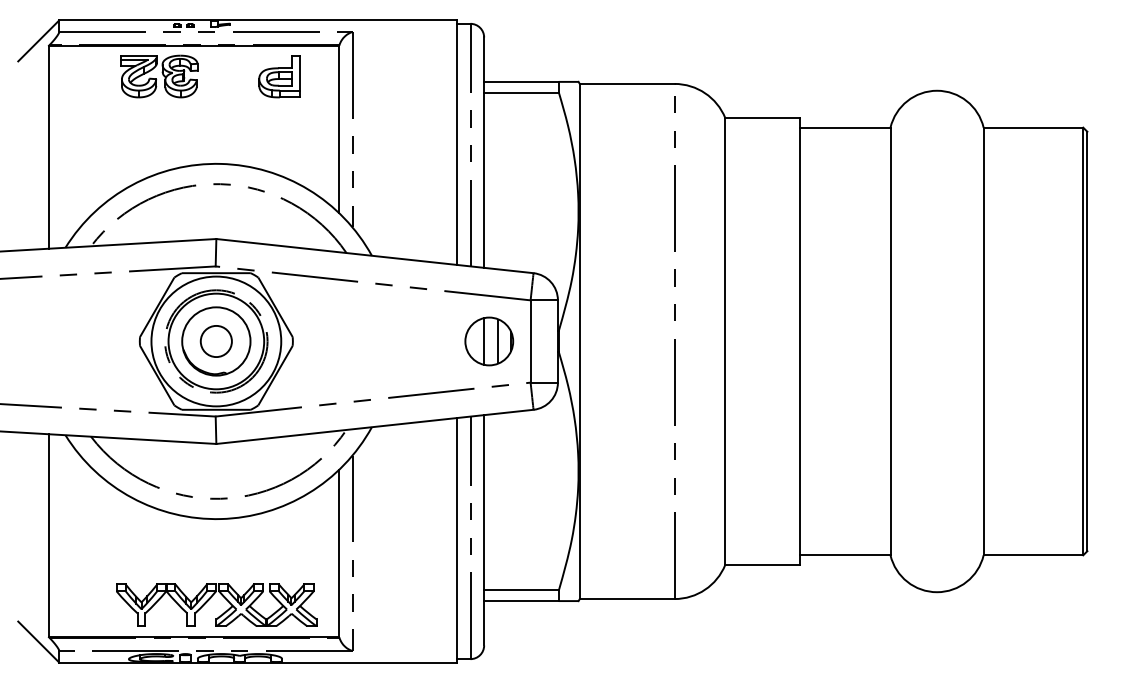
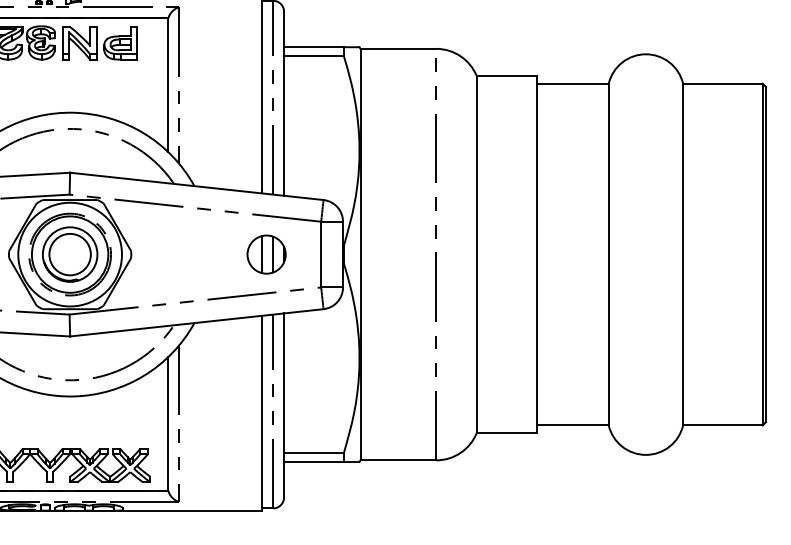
part: (227, 76) -> (79, 42), added
circle: (216, 341) -> (70, 254), size x1.67
part: (489, 341) -> (266, 254), moved

